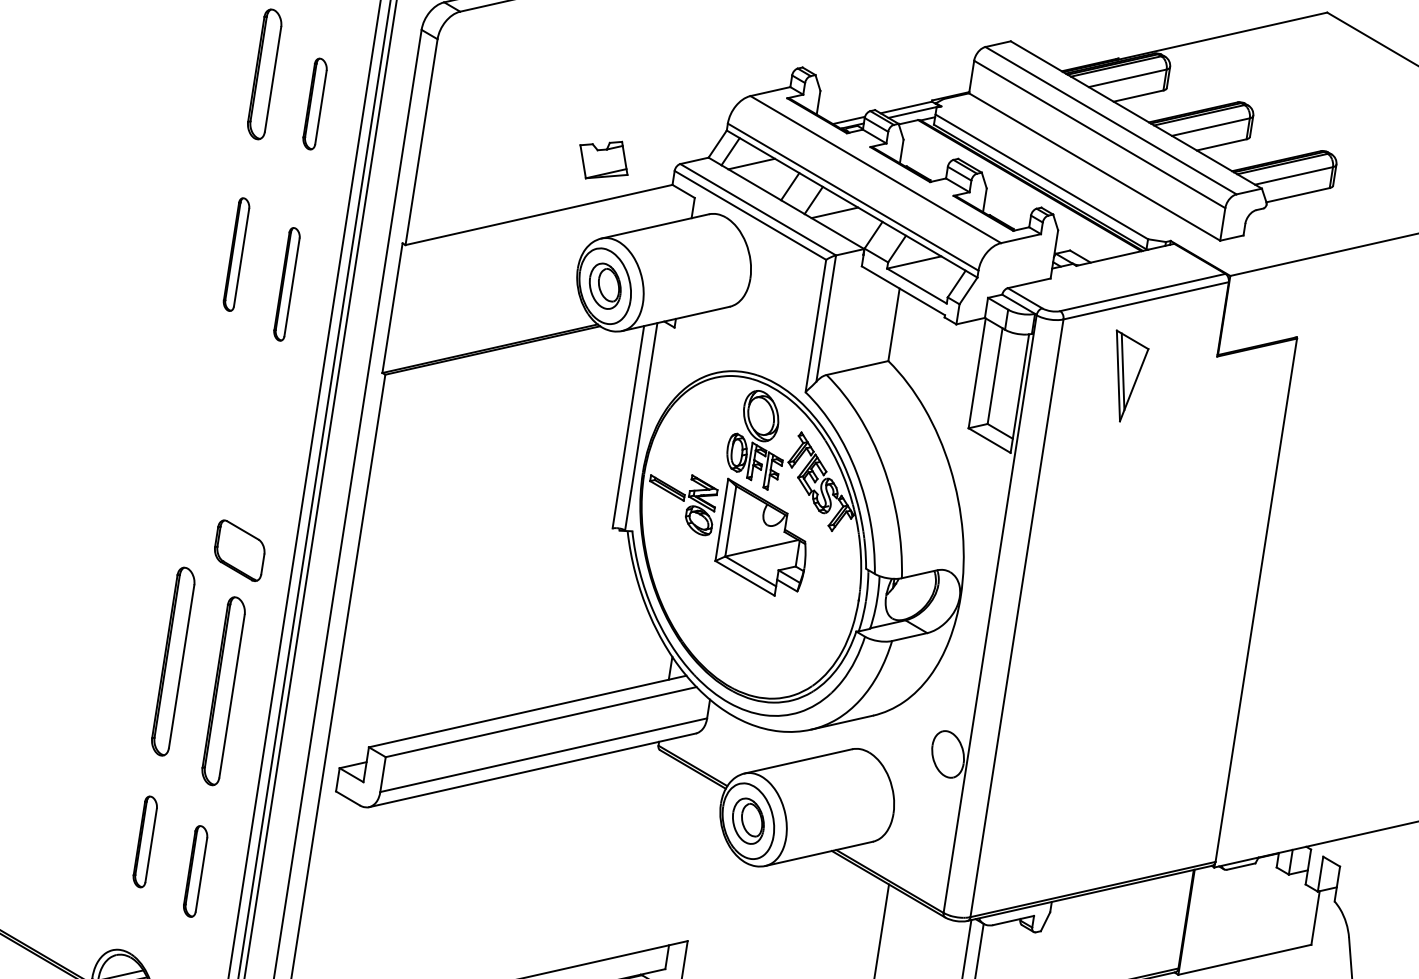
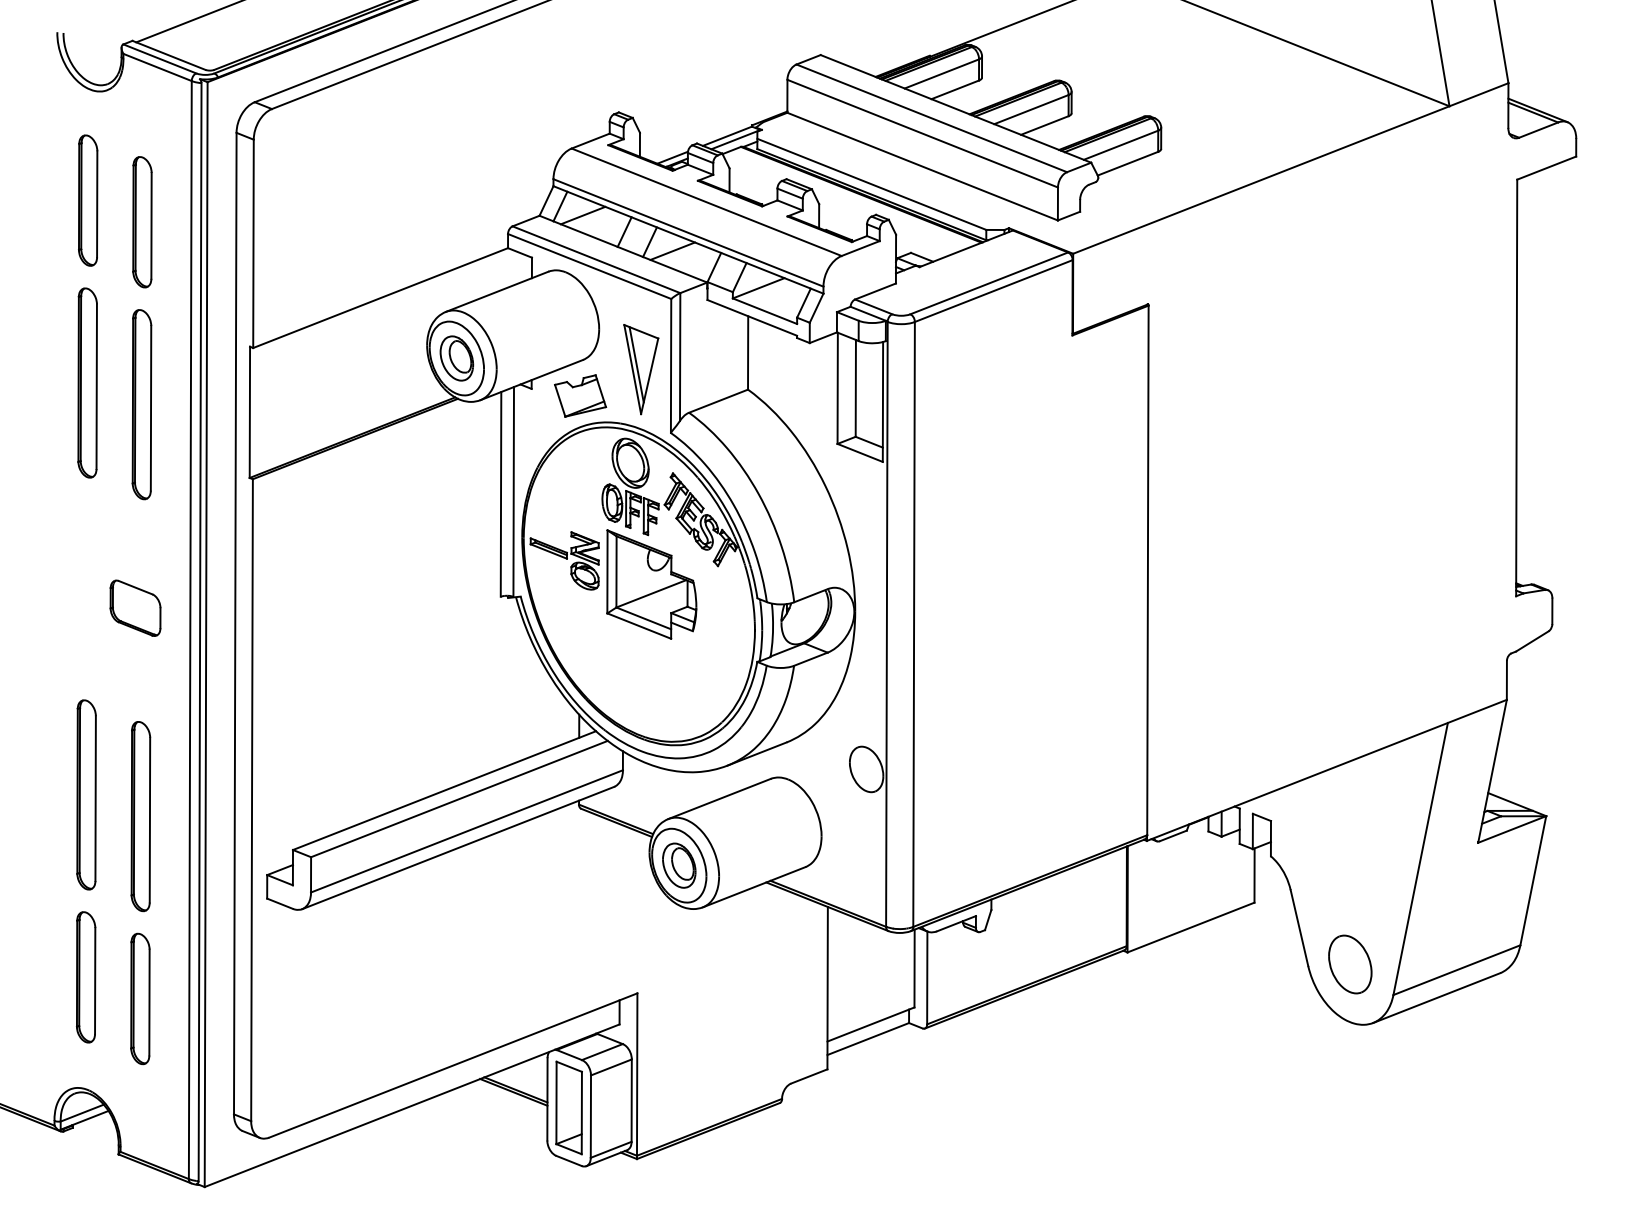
part: (315, 104) -> (142, 222), size x1.43
part: (604, 159) -> (580, 395), moved
part: (236, 254) -> (87, 382), size x1.67
part: (286, 284) -> (141, 404), size x1.67
part: (1127, 377) -> (641, 369), moved
part: (239, 549) -> (135, 607), moved
part: (145, 842) -> (86, 977), size x1.43
part: (195, 871) -> (140, 998), size x1.43

